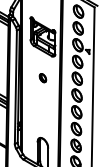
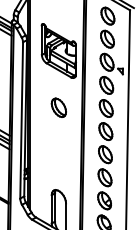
part: (42, 77) -> (58, 106), size x1.67

